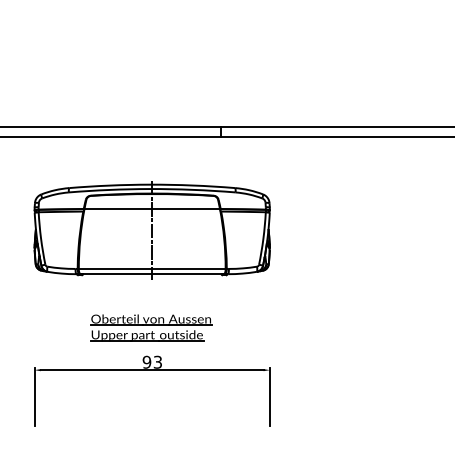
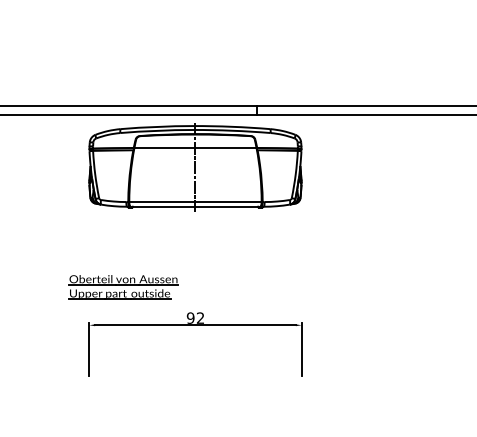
part: (152, 230) -> (195, 167), moved
part: (151, 328) -> (123, 287), moved
text: (157, 362) -> (200, 318), 93 -> 92

